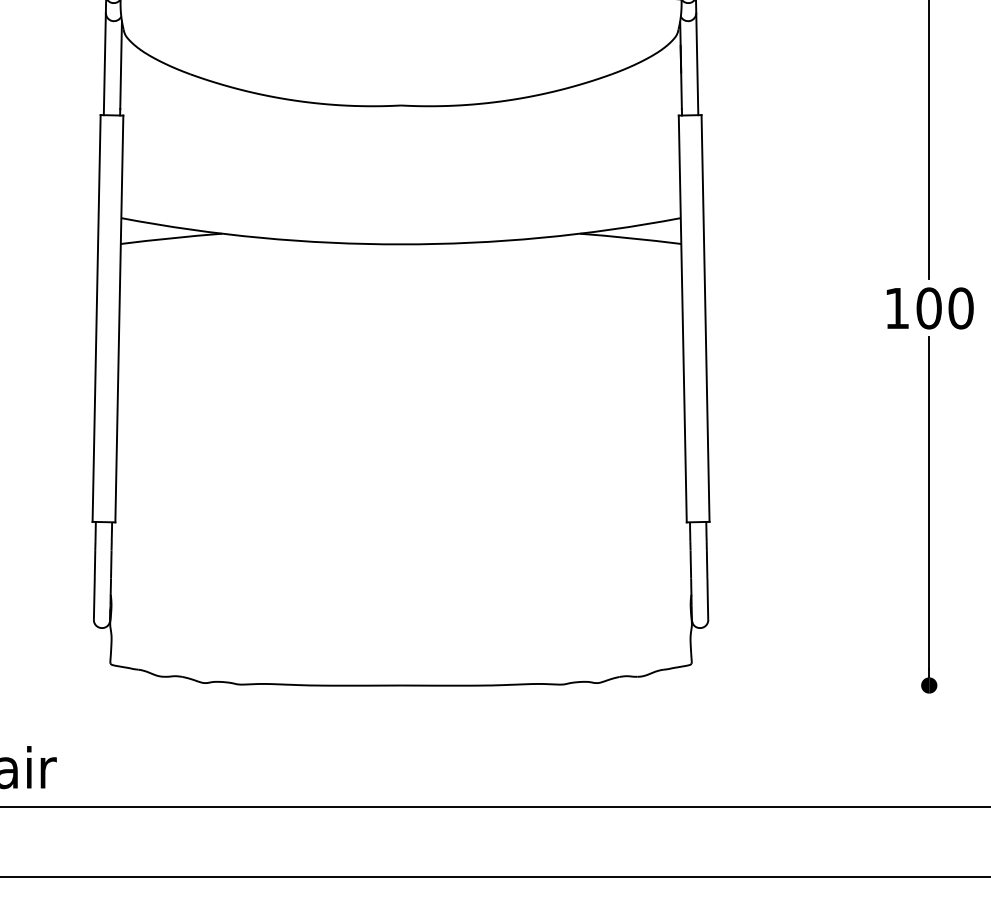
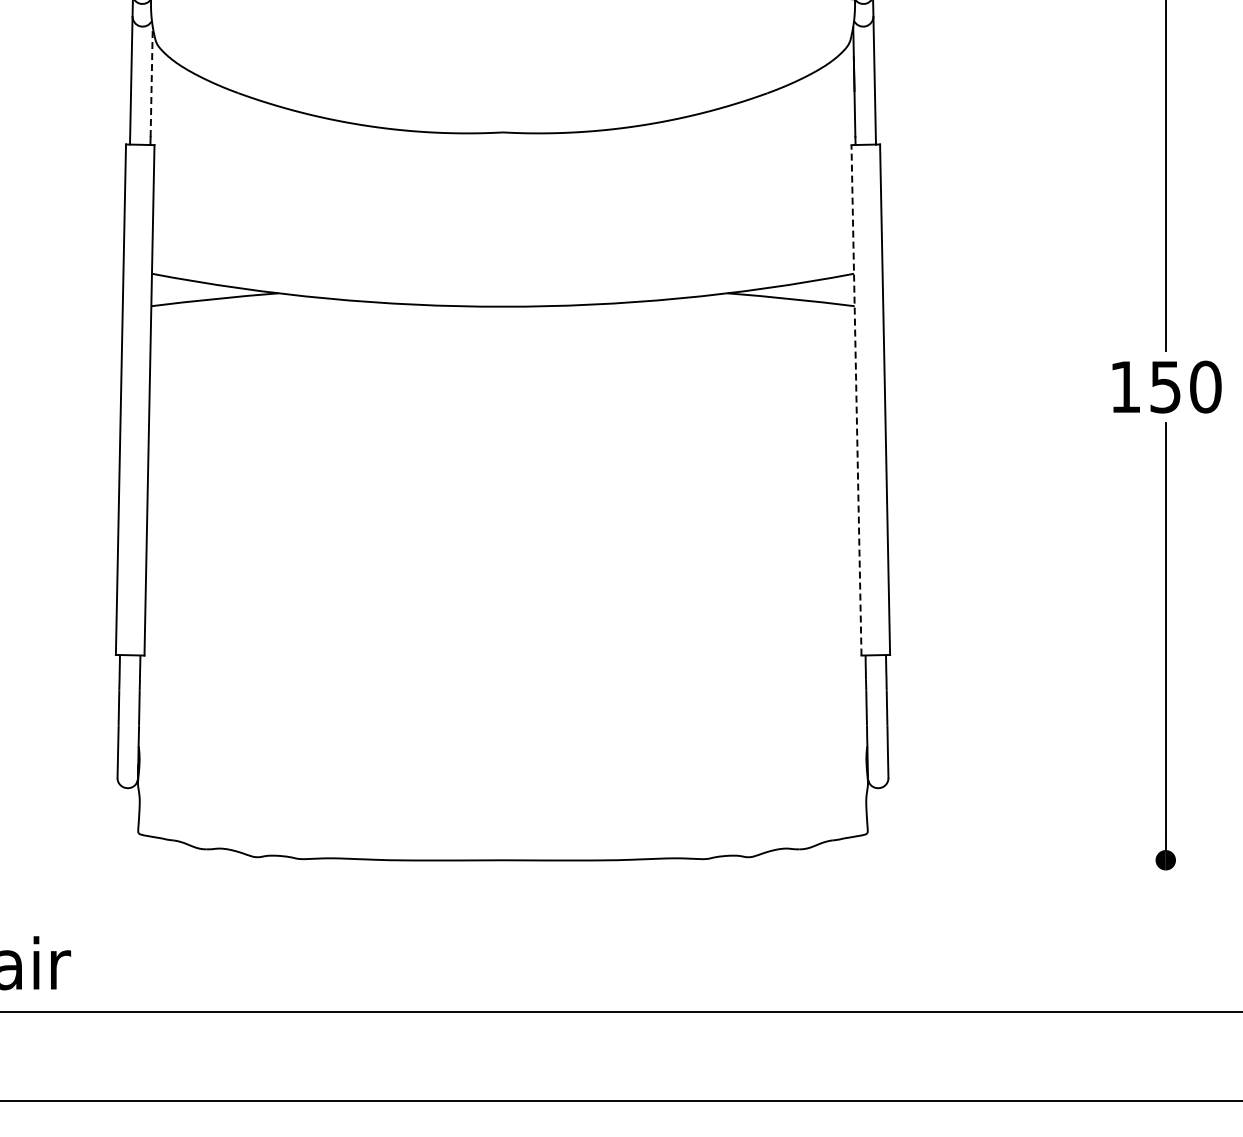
line: (120, 64) -> (151, 81), solid -> dashed
text: (929, 307) -> (1165, 386), 100 -> 150
line: (682, 318) -> (856, 399), solid -> dashed

